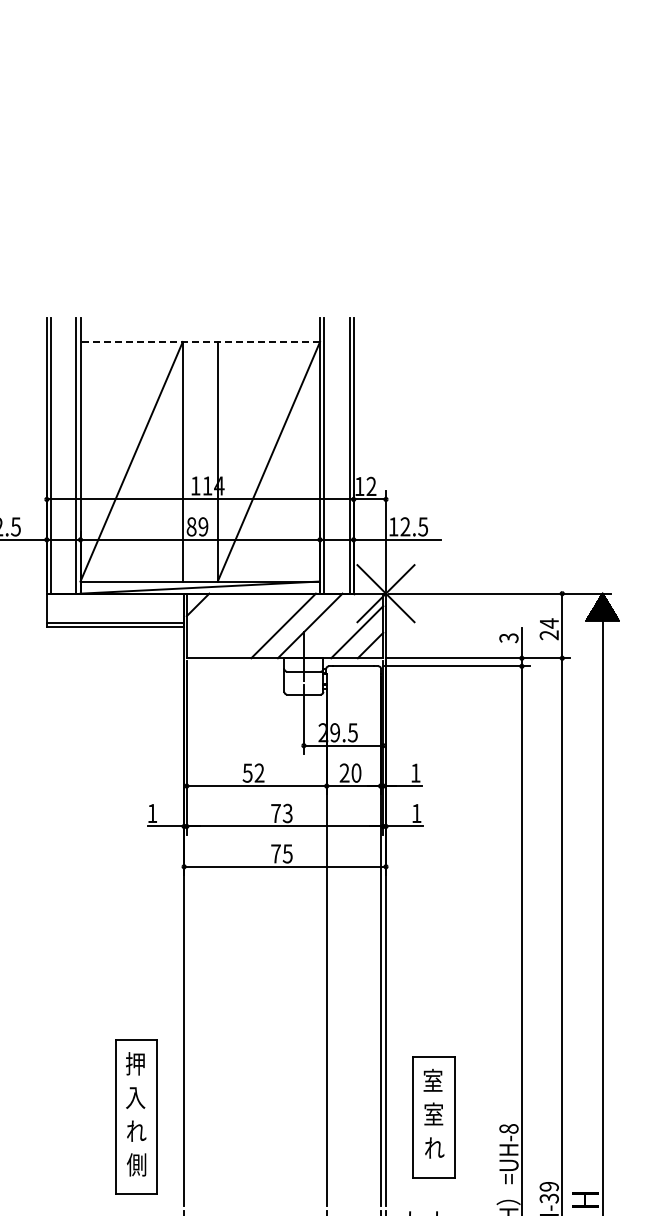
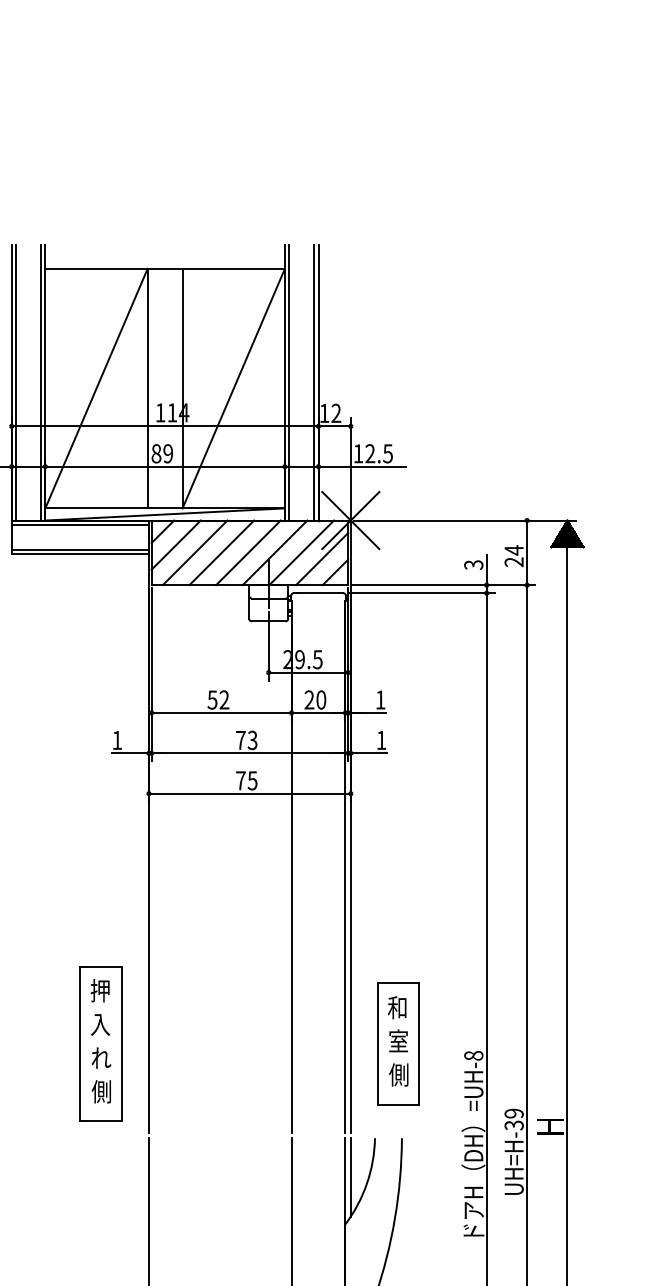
line: (200, 341) -> (165, 268), dashed -> solid
line: (114, 597) -> (79, 524), added
line: (210, 617) -> (175, 544), added
line: (229, 625) -> (194, 552), added
line: (256, 625) -> (221, 552), added
line: (336, 625) -> (301, 552), added
text: (432, 1080) -> (397, 1007), 室 -> 和
text: (434, 1147) -> (399, 1074), れ -> 側

